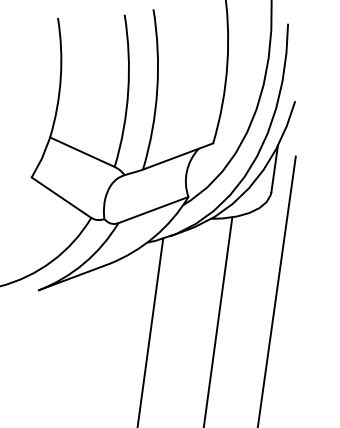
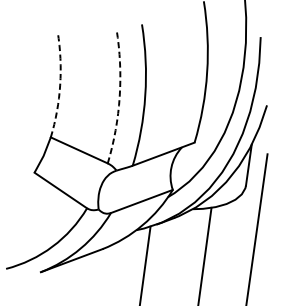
arc: (60, 78) -> (59, 85), solid -> dashed
arc: (128, 91) -> (119, 96), solid -> dashed

